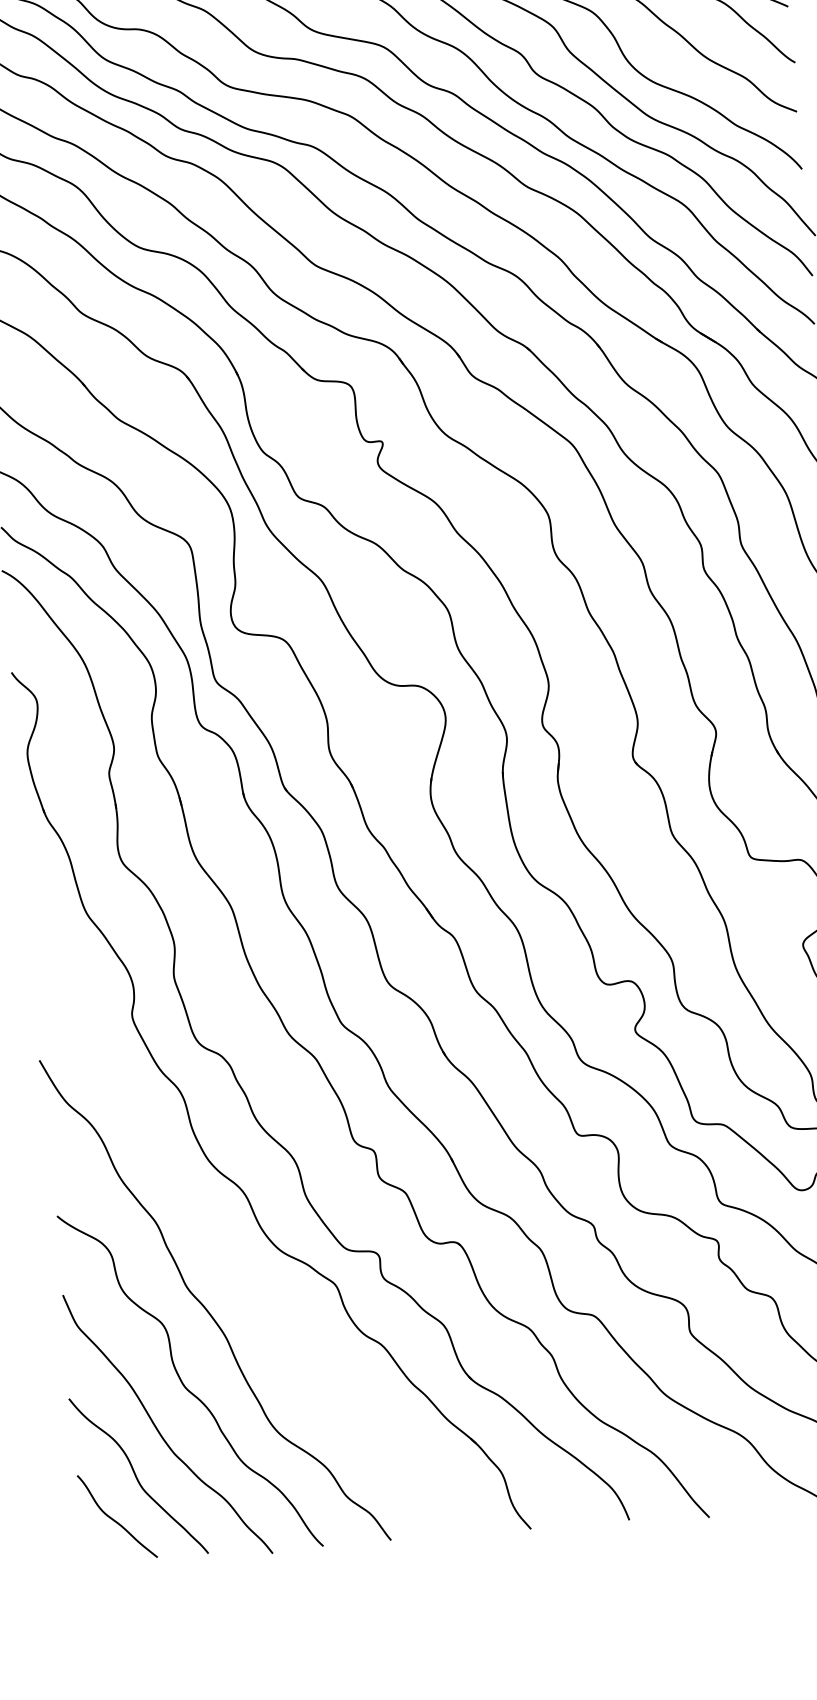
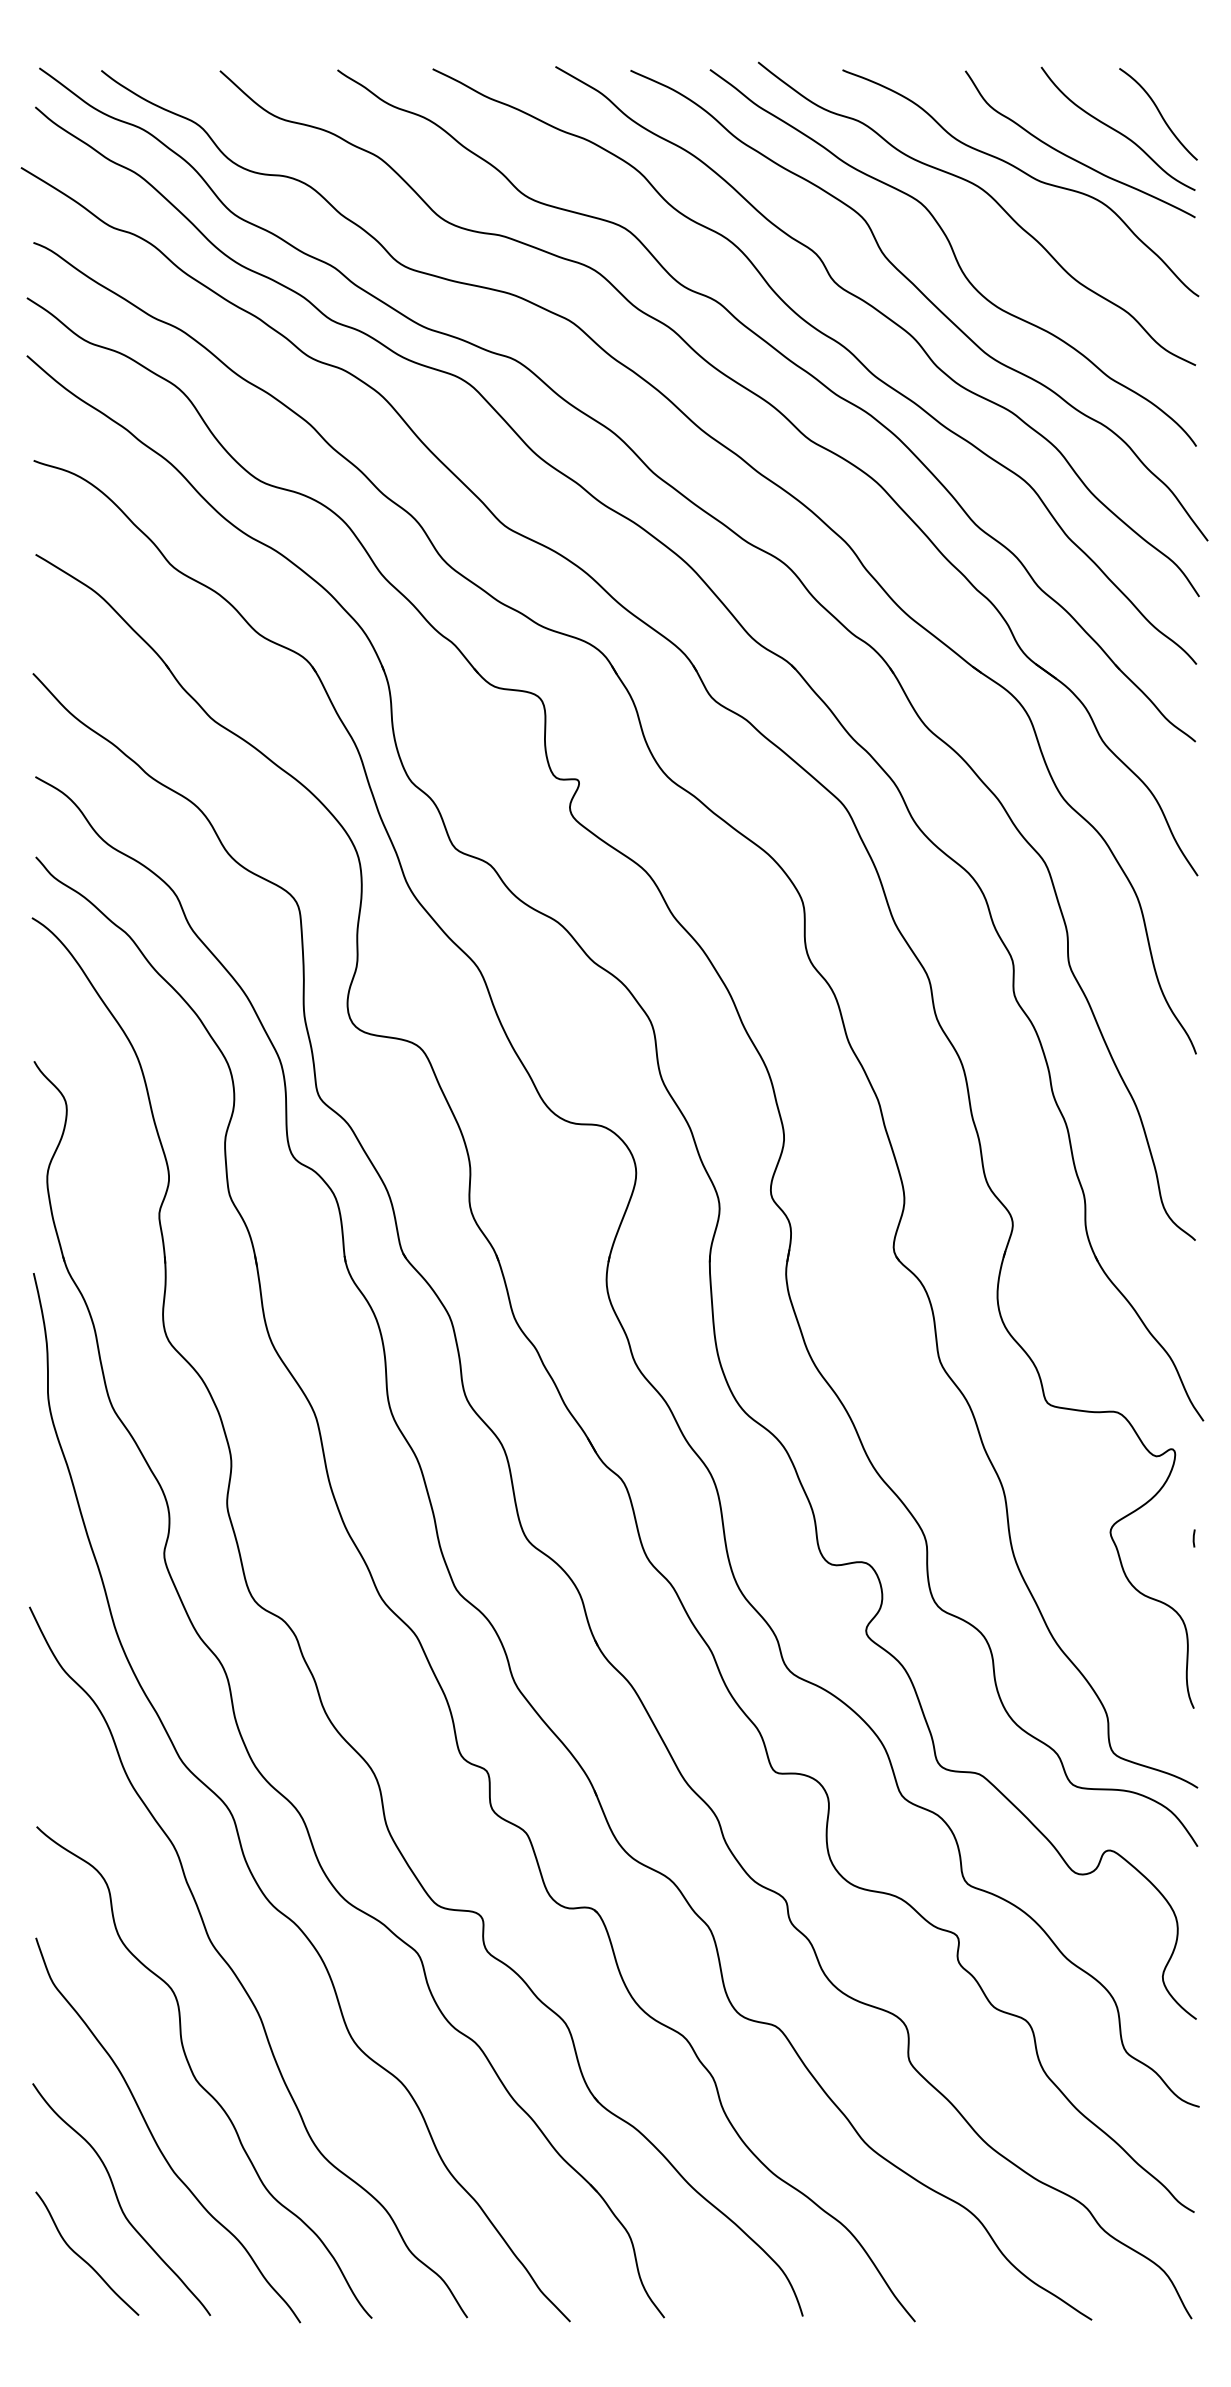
curve: (197, 1200) -> (235, 1820), added

